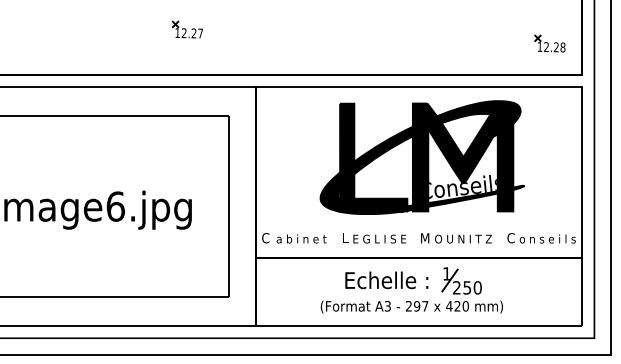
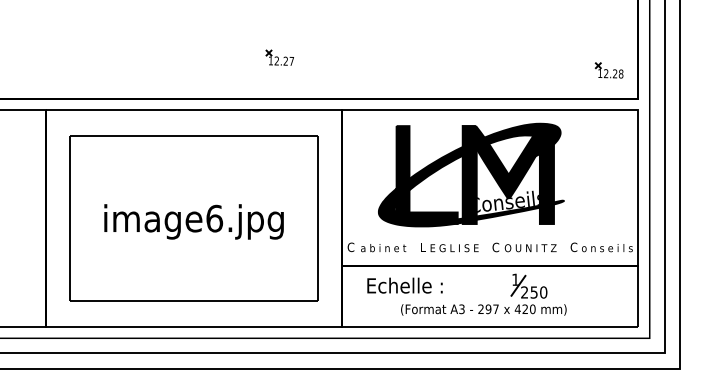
part: (422, 156) -> (471, 174), moved
text: (424, 238) -> (495, 247), M -> C
text: (386, 280) -> (404, 285), moved

